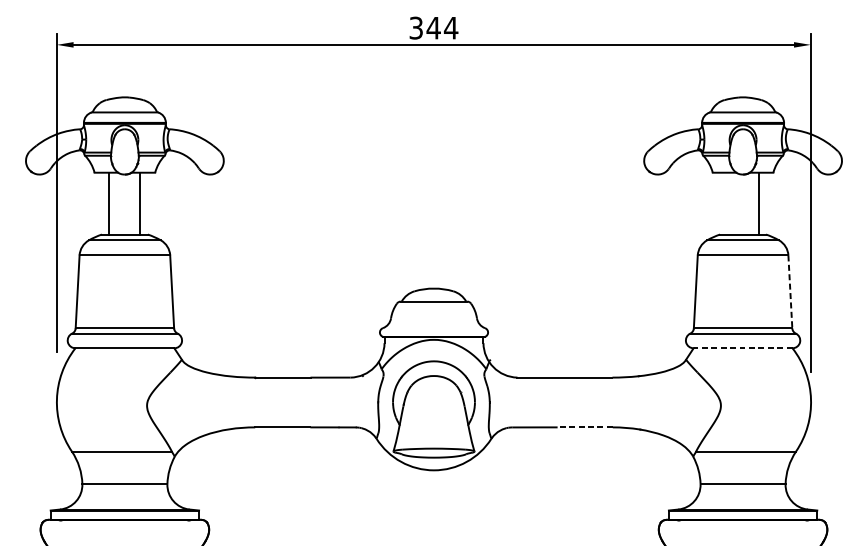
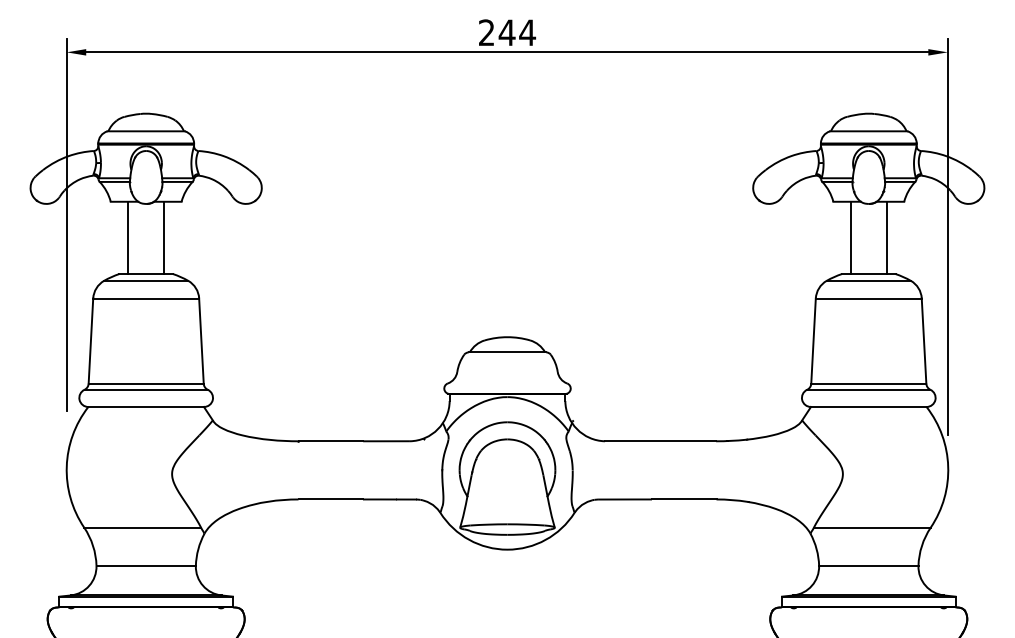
text: (416, 27) -> (486, 32), 344 -> 244
line: (727, 203) -> (850, 237), added
line: (790, 292) -> (924, 341), dashed -> solid
line: (742, 348) -> (868, 407), dashed -> solid
line: (584, 427) -> (683, 499), dashed -> solid

